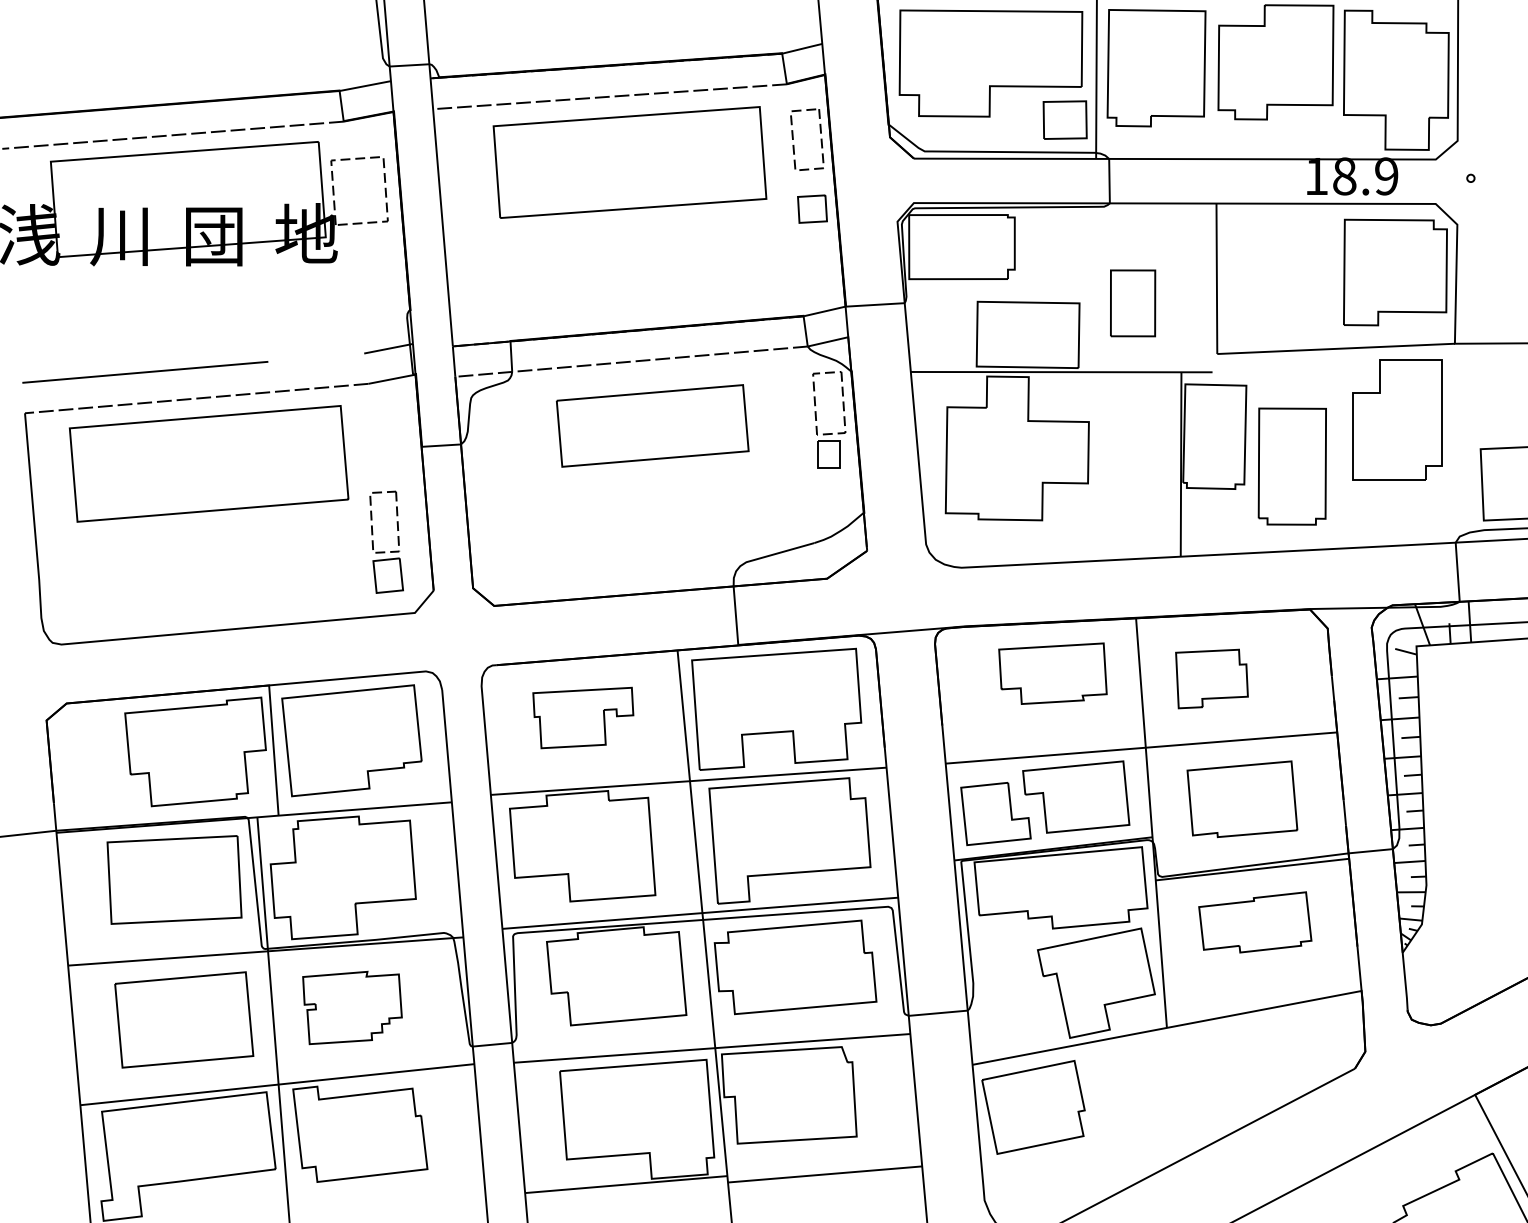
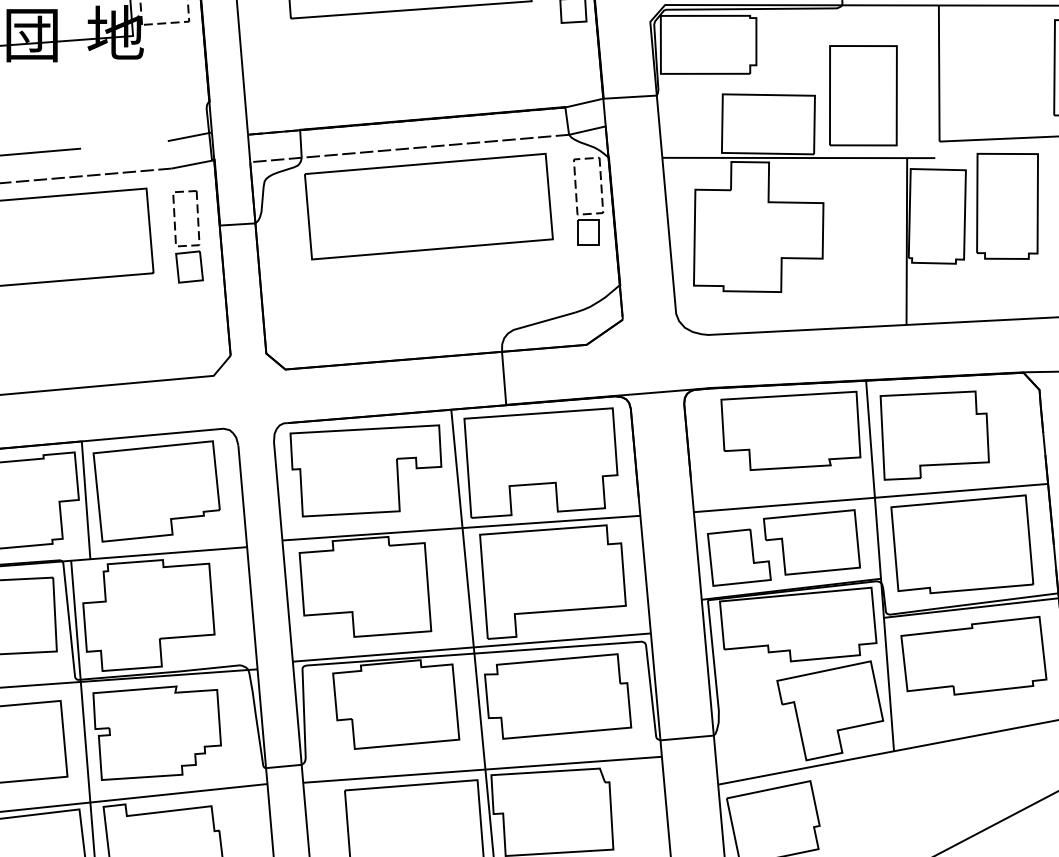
part: (1132, 303) -> (862, 95), size x1.67
part: (652, 425) -> (428, 206), size x1.43
part: (1291, 466) -> (1006, 206), moved
part: (385, 551) -> (187, 245), moved
part: (1052, 673) -> (790, 430), size x1.43
part: (1211, 678) -> (934, 435), size x1.67
part: (583, 717) -> (366, 470), size x1.67
part: (1242, 799) -> (962, 544), size x1.43
part: (1255, 922) -> (974, 655), size x1.43
part: (352, 1007) -> (157, 732), size x1.43

